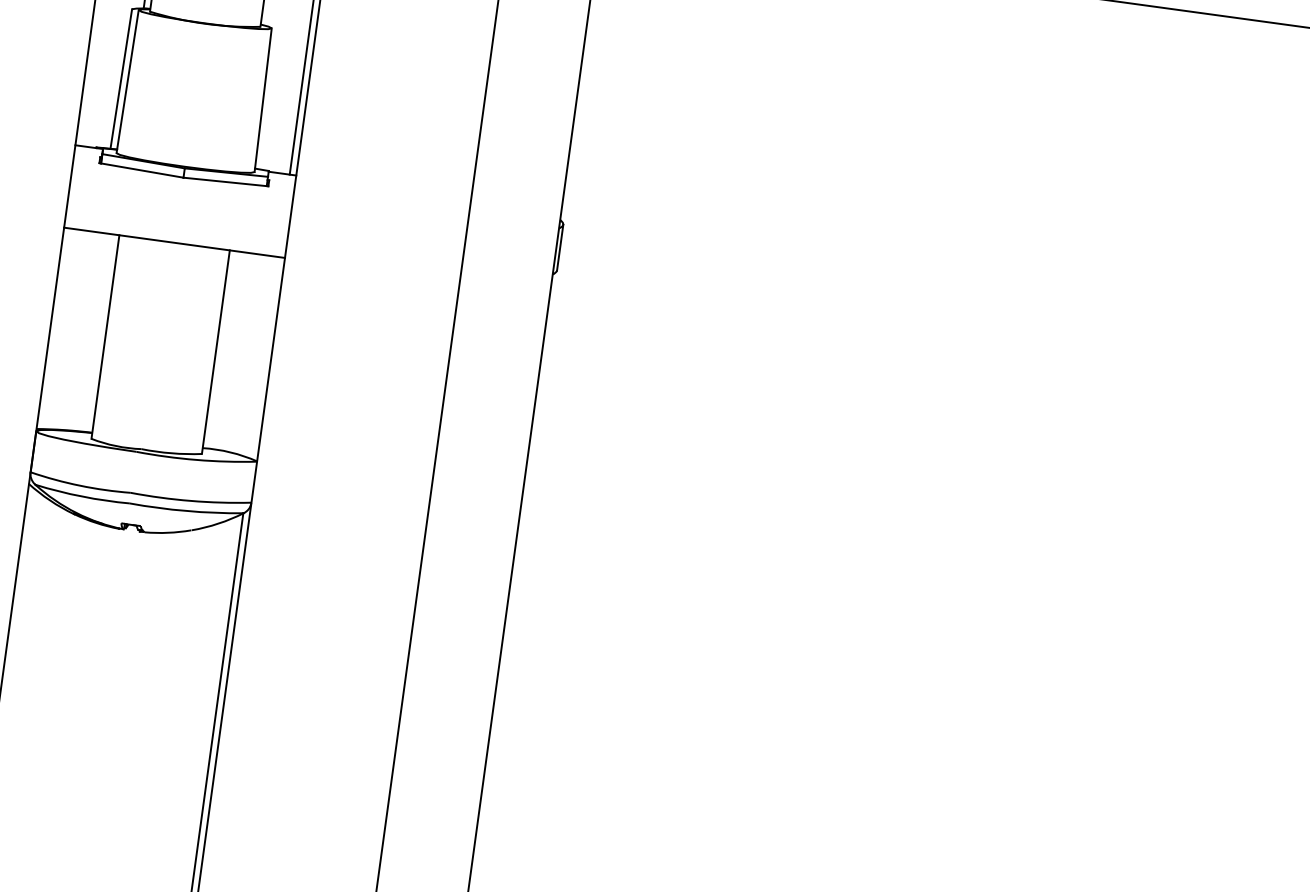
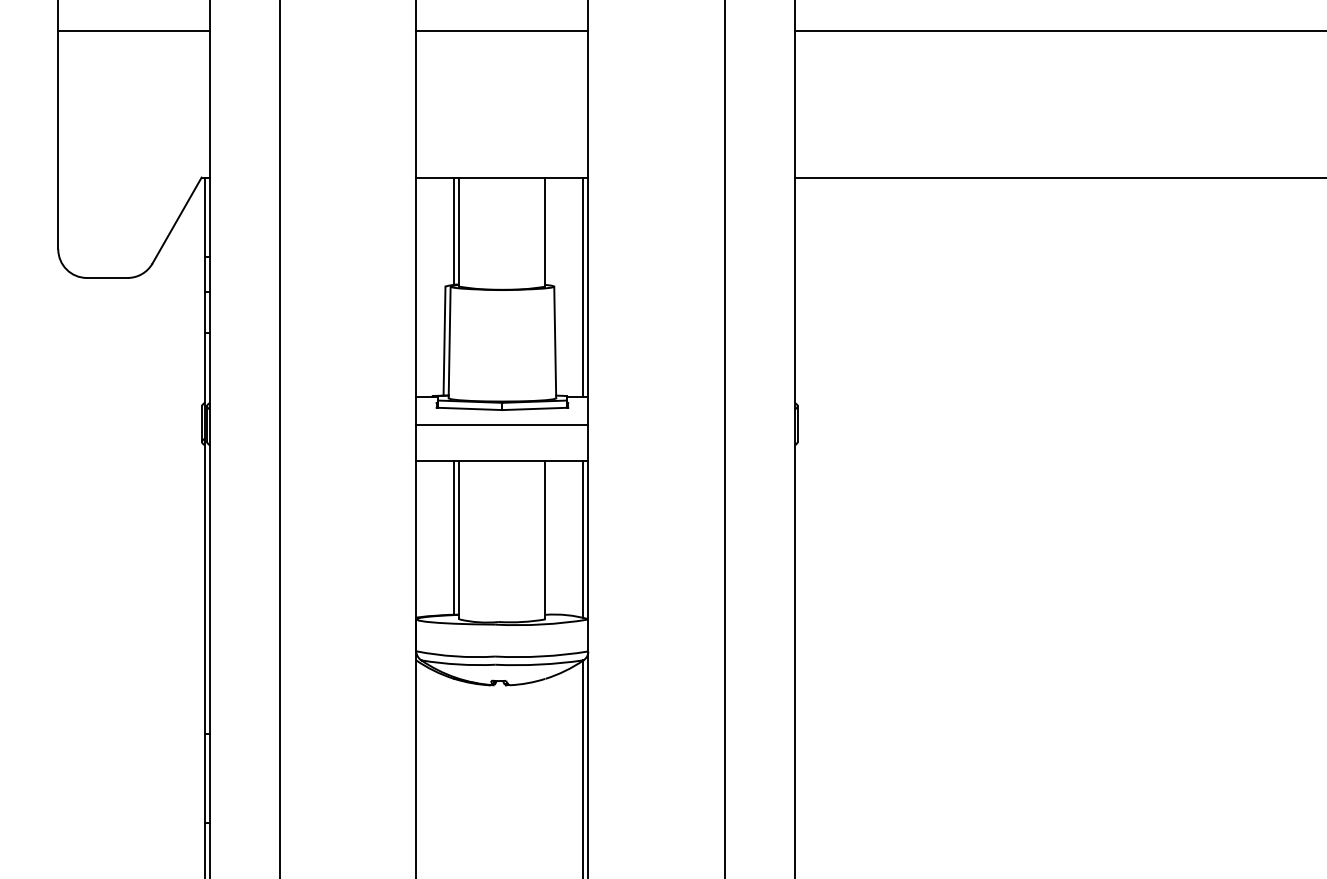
line: (180, 197) -> (502, 425), added
line: (99, 332) -> (454, 537), added
line: (265, 356) -> (583, 538), added

